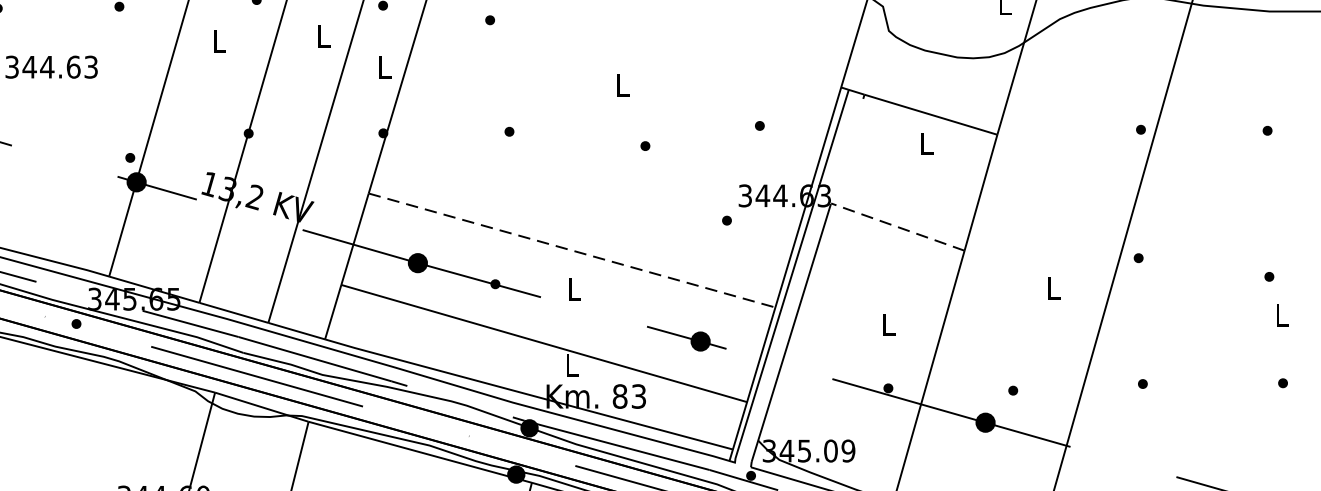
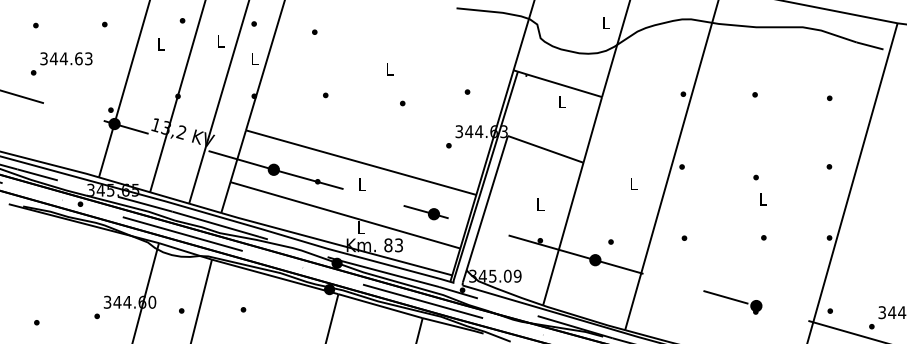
line: (897, 227) -> (545, 149), dashed -> solid
line: (572, 250) -> (361, 162), dashed -> solid

